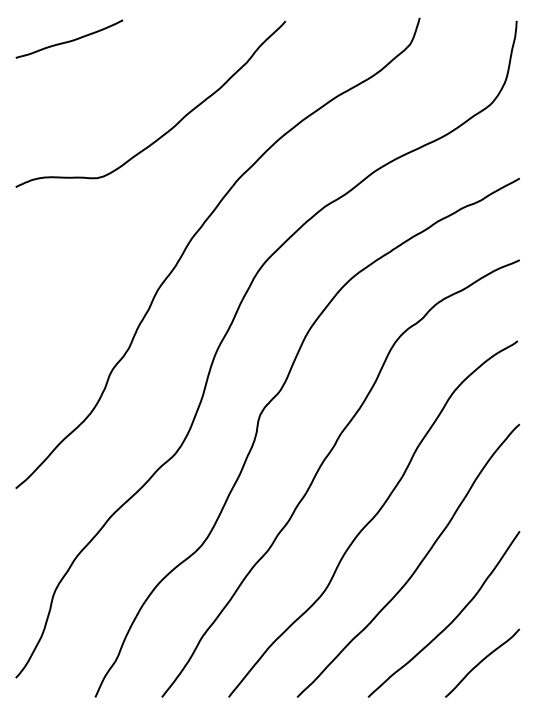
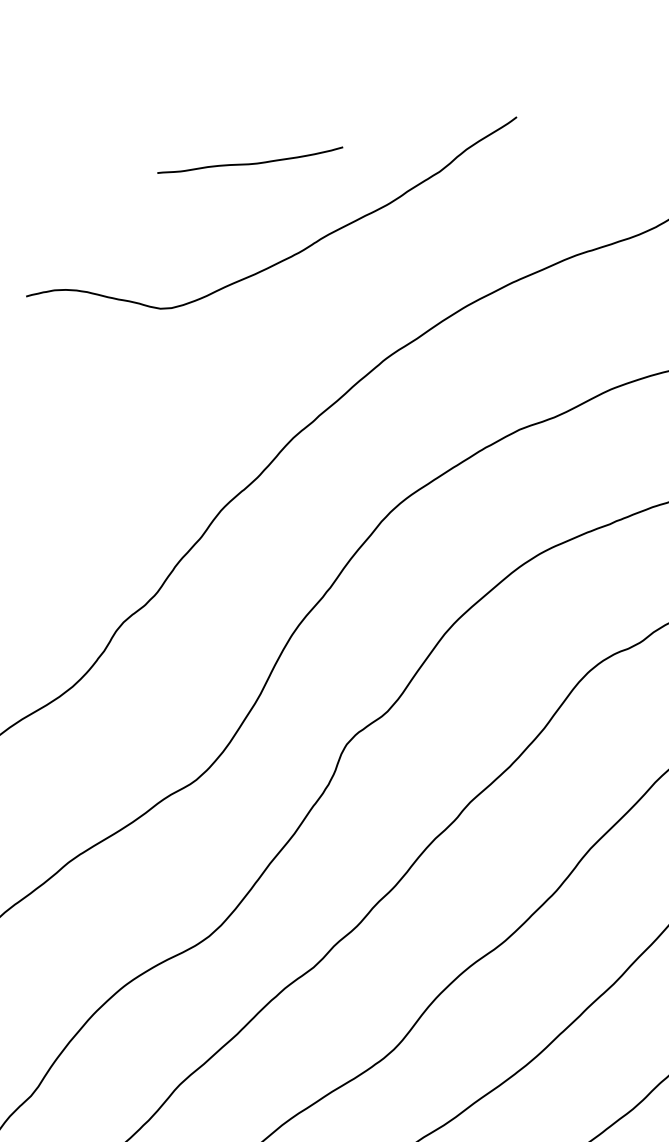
curve: (69, 40) -> (249, 162), moved

